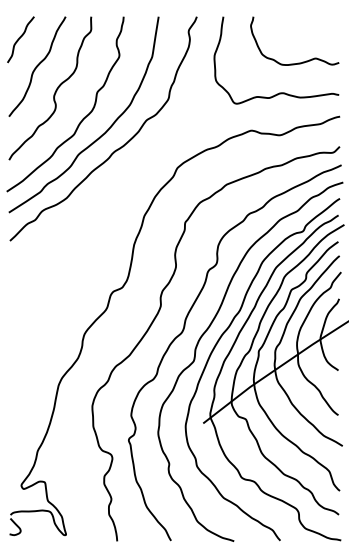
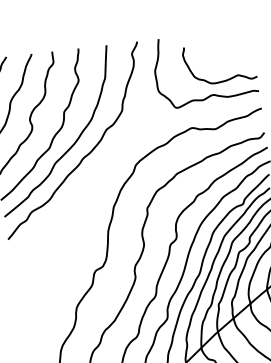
curve: (298, 62) -> (224, 80), moved

